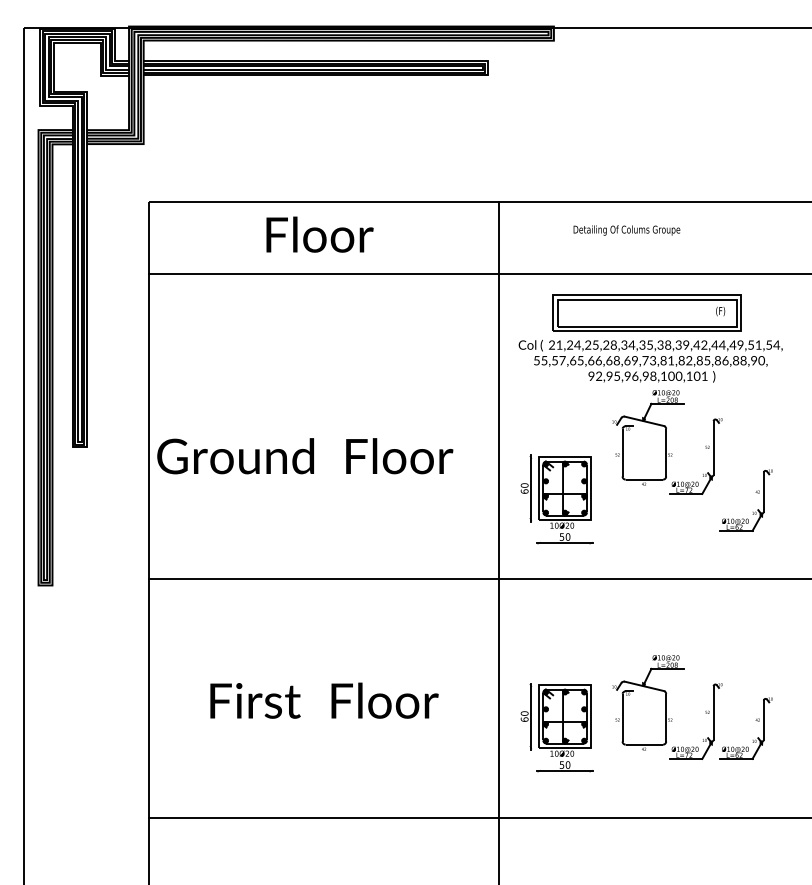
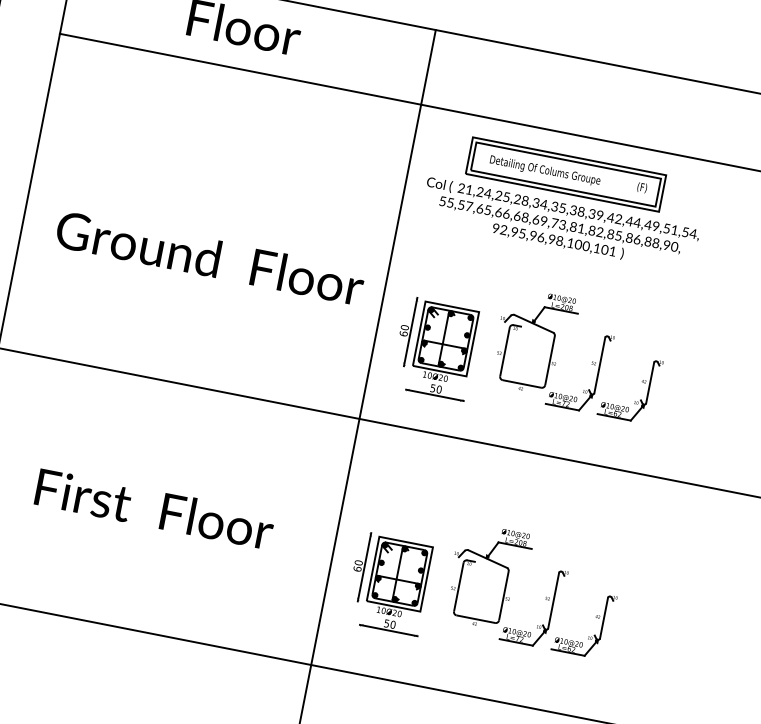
text: (626, 230) -> (544, 170), moved
part: (667, 442) -> (553, 350), moved
text: (305, 456) -> (210, 258), moved

